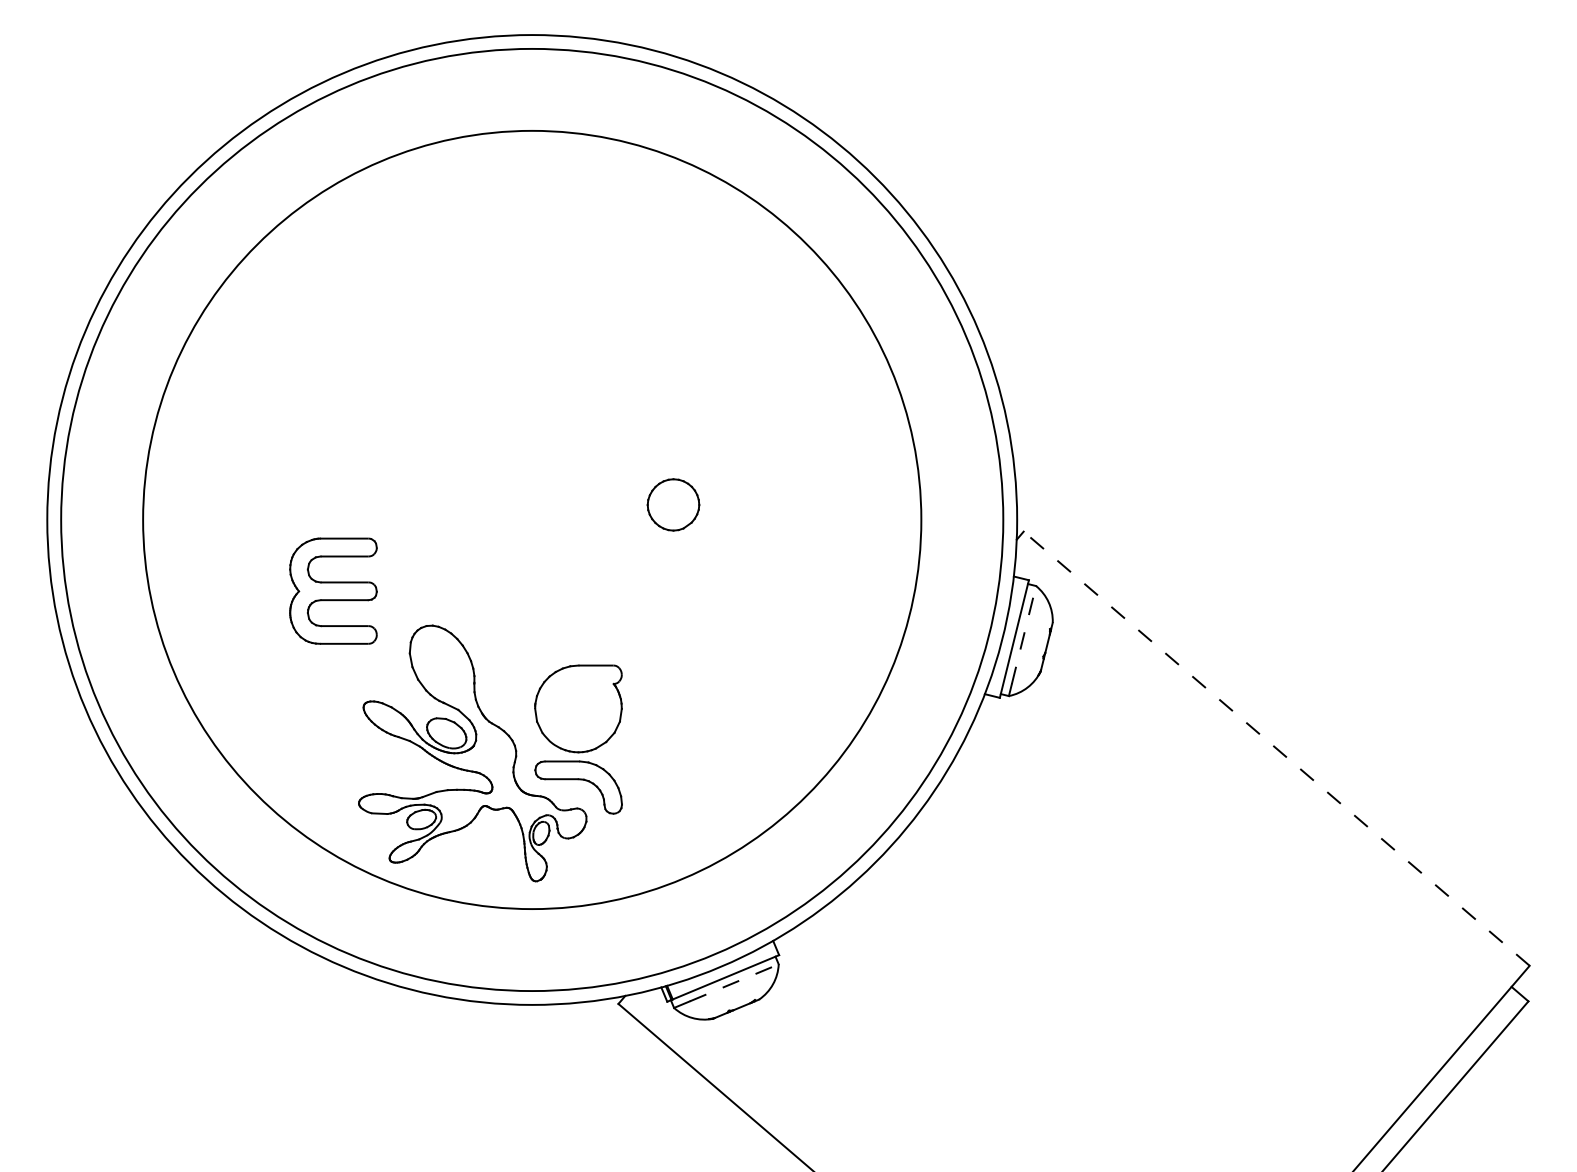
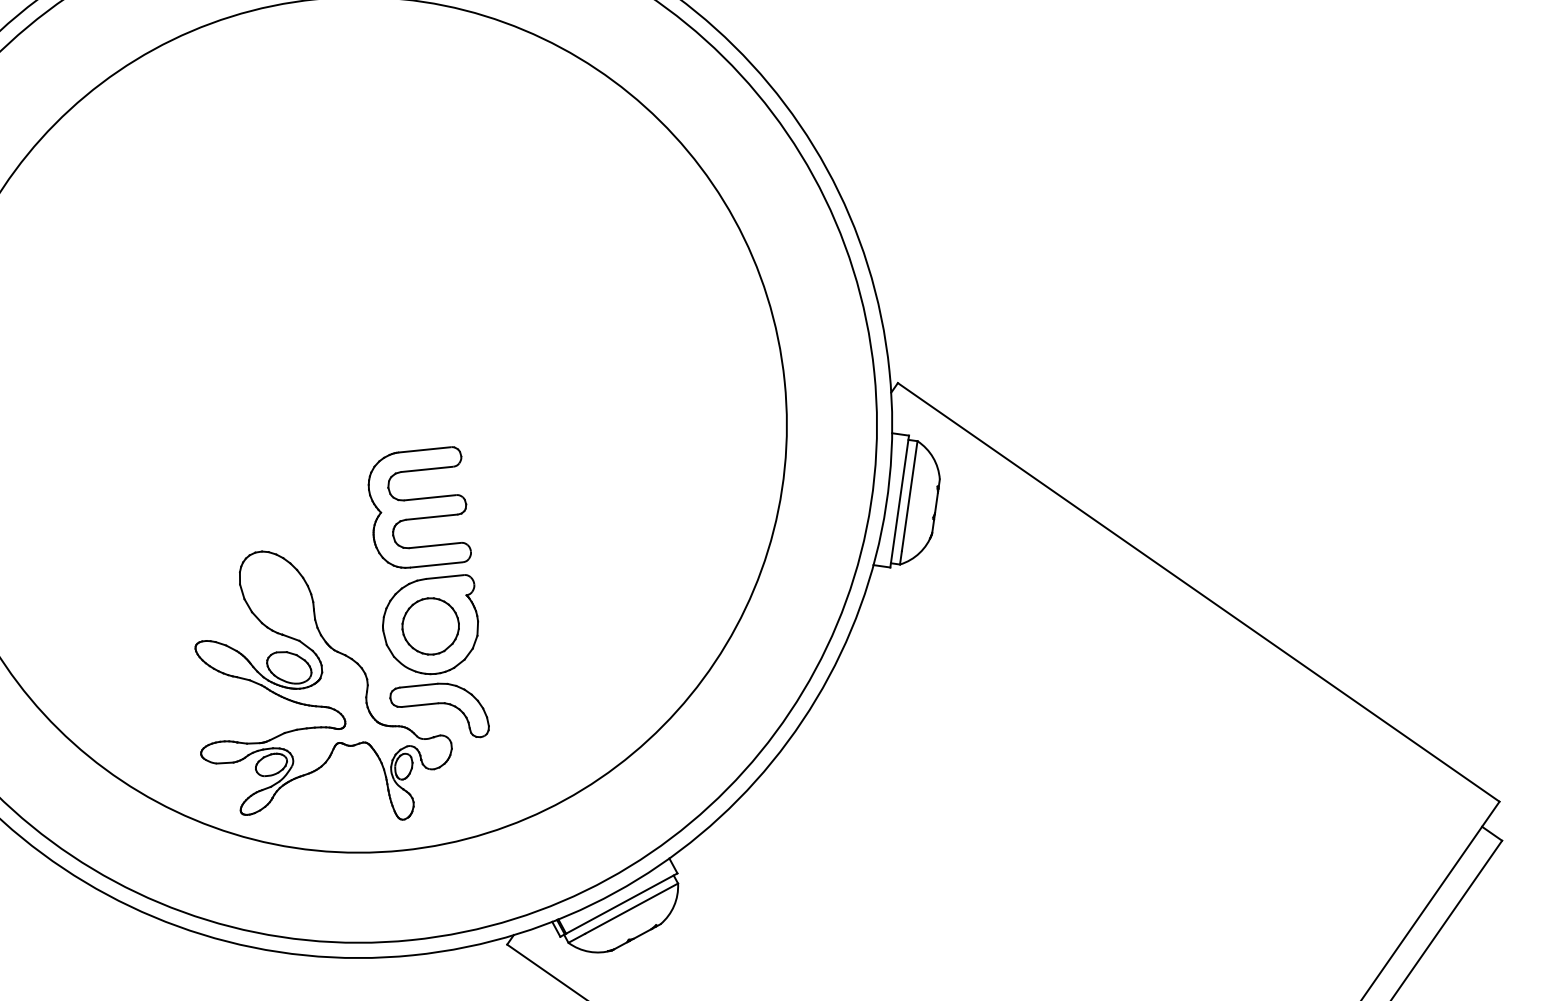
part: (673, 504) -> (430, 625), moved
part: (333, 590) -> (418, 507), moved
line: (1024, 634) -> (910, 495), dashed -> solid
line: (1276, 748) -> (1198, 592), dashed -> solid
line: (734, 982) -> (631, 908), dashed -> solid

